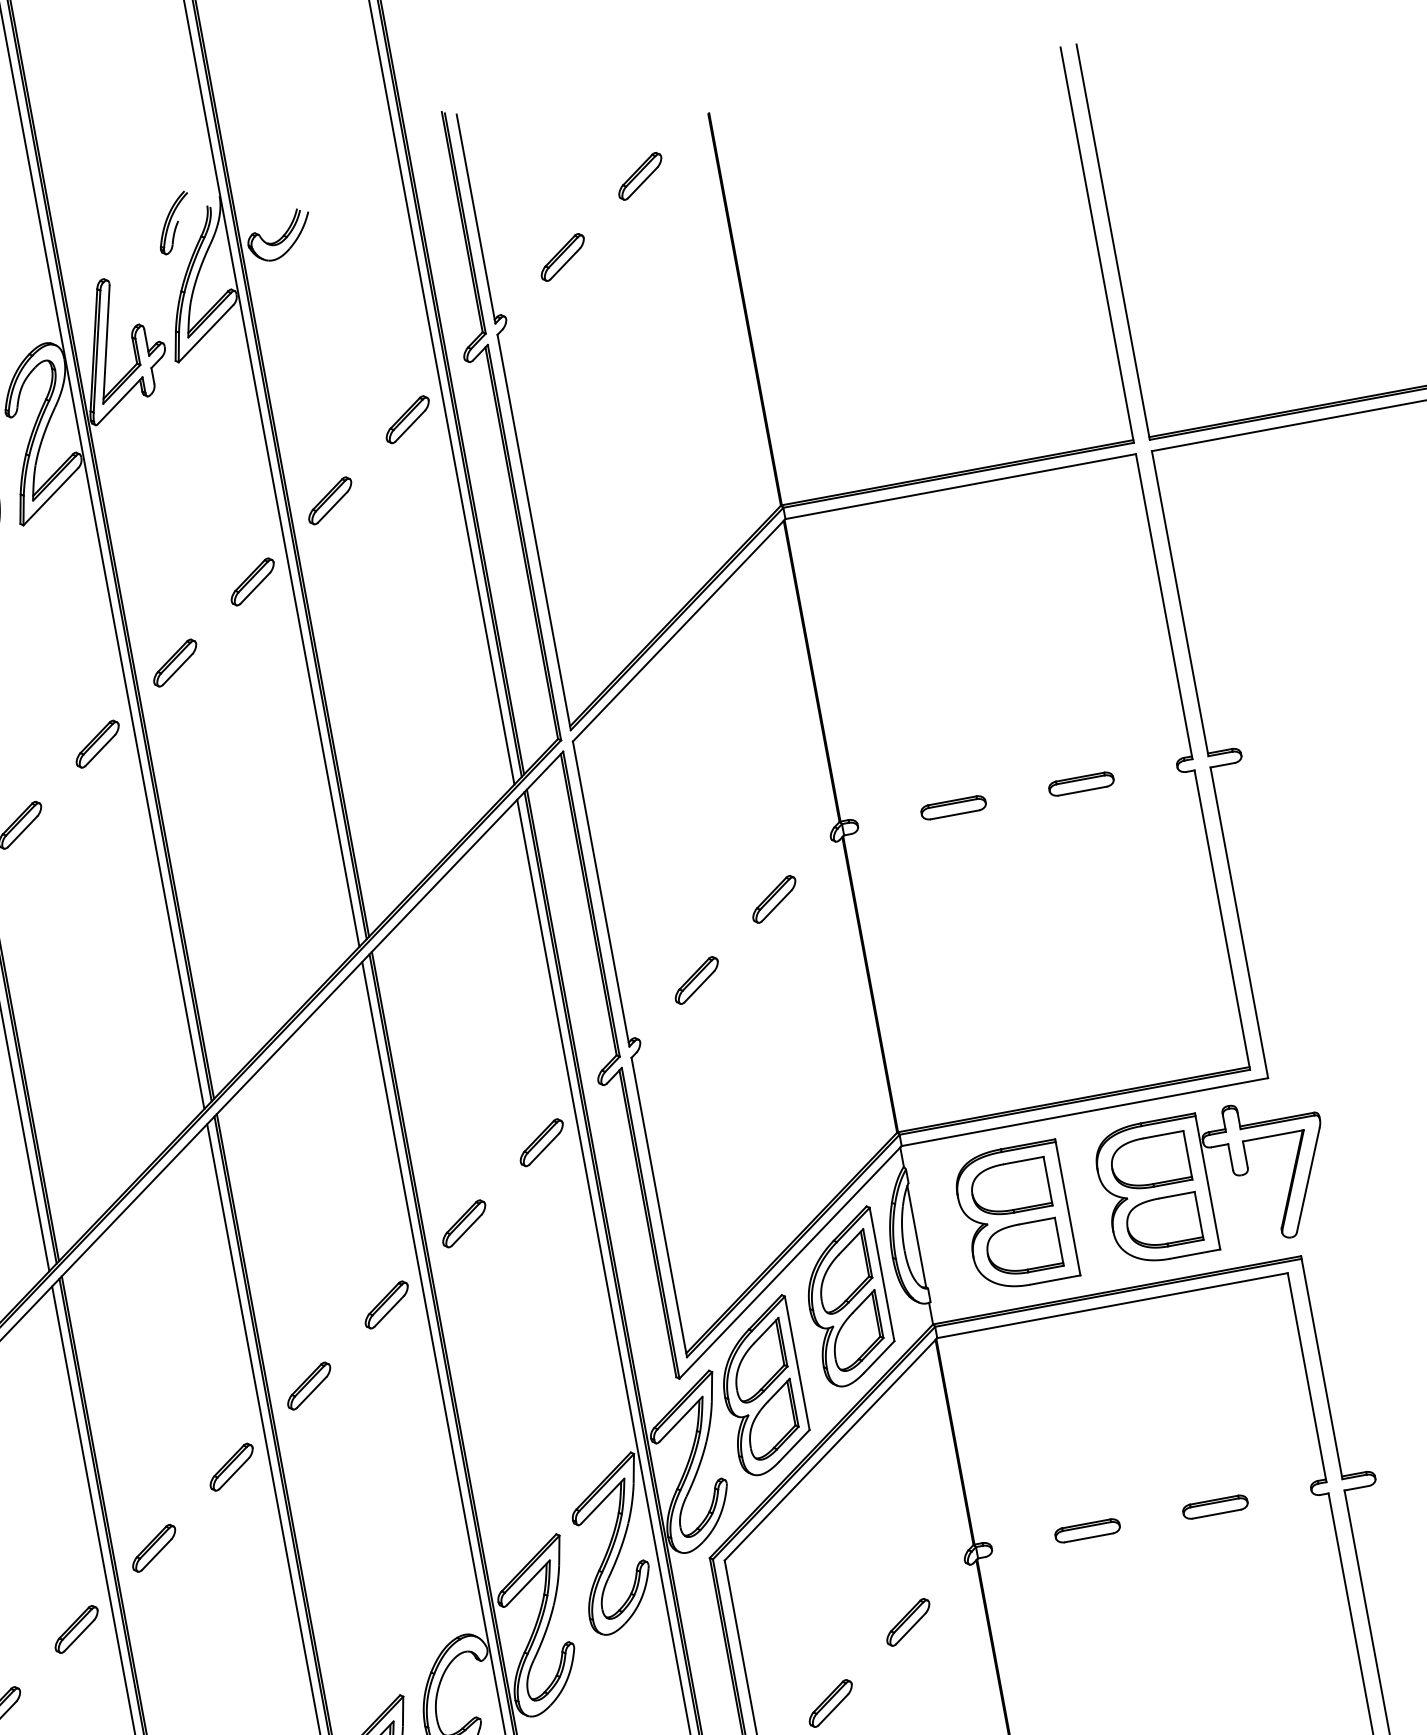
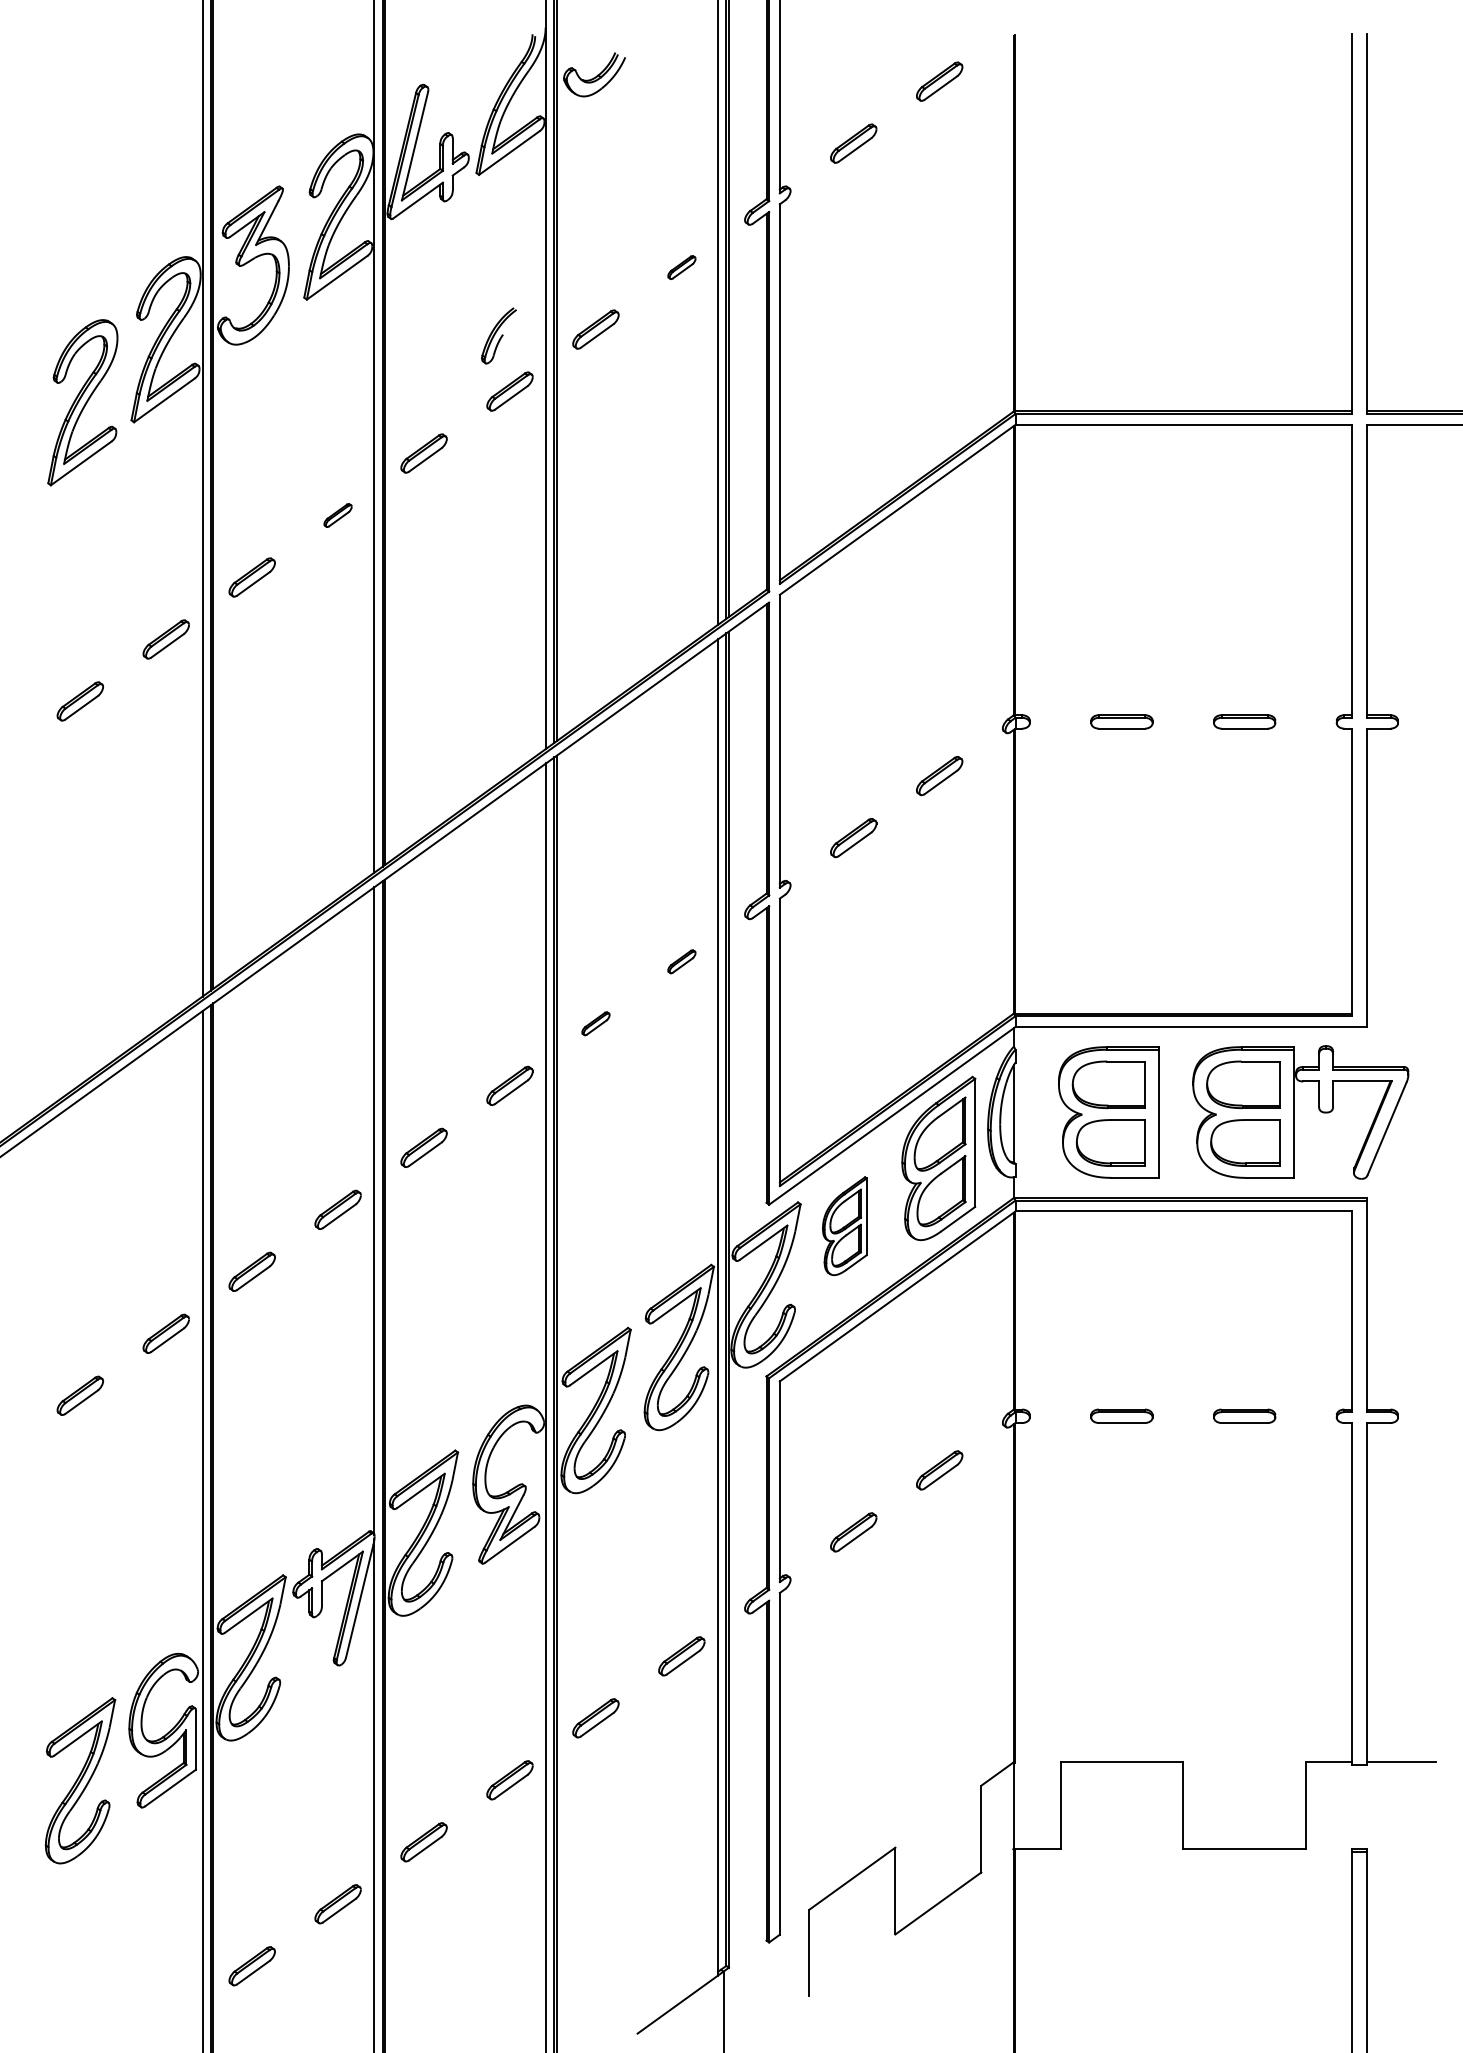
part: (173, 222) -> (498, 335), moved
part: (407, 419) -> (681, 267), size x0.6
part: (97, 744) -> (337, 515), size x0.6
part: (541, 1142) -> (681, 961), size x0.6
part: (463, 1223) -> (595, 1023), size x0.6
part: (761, 1385) -> (844, 1225), size x0.6

